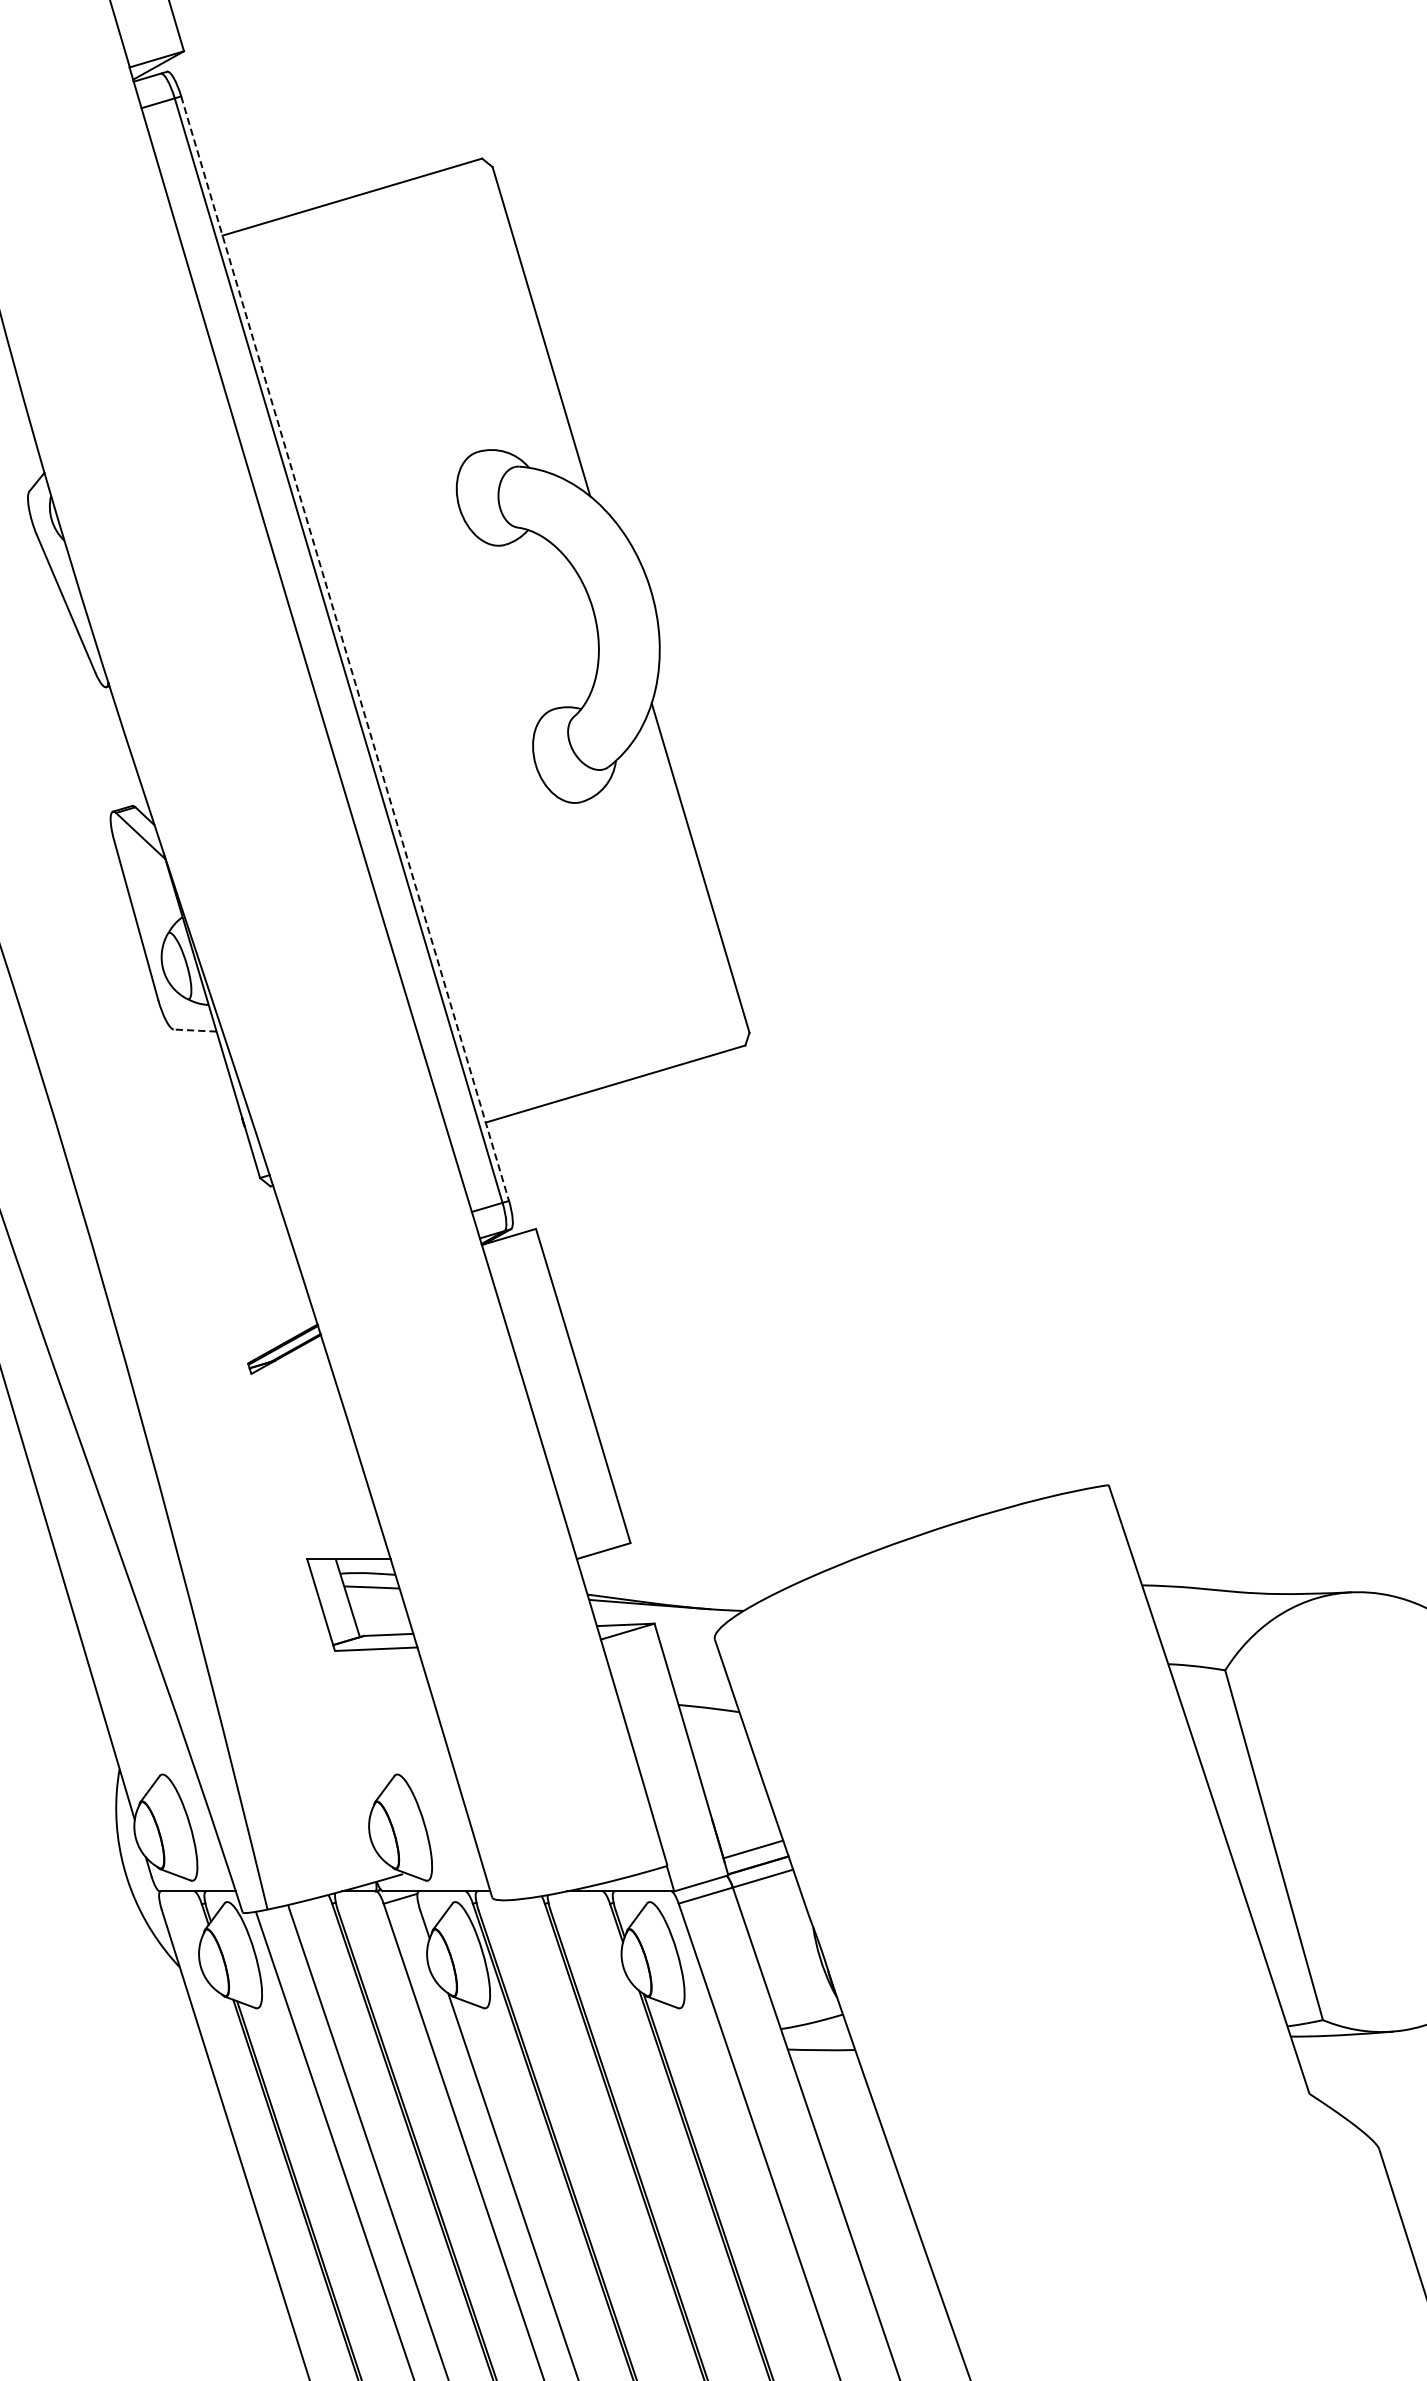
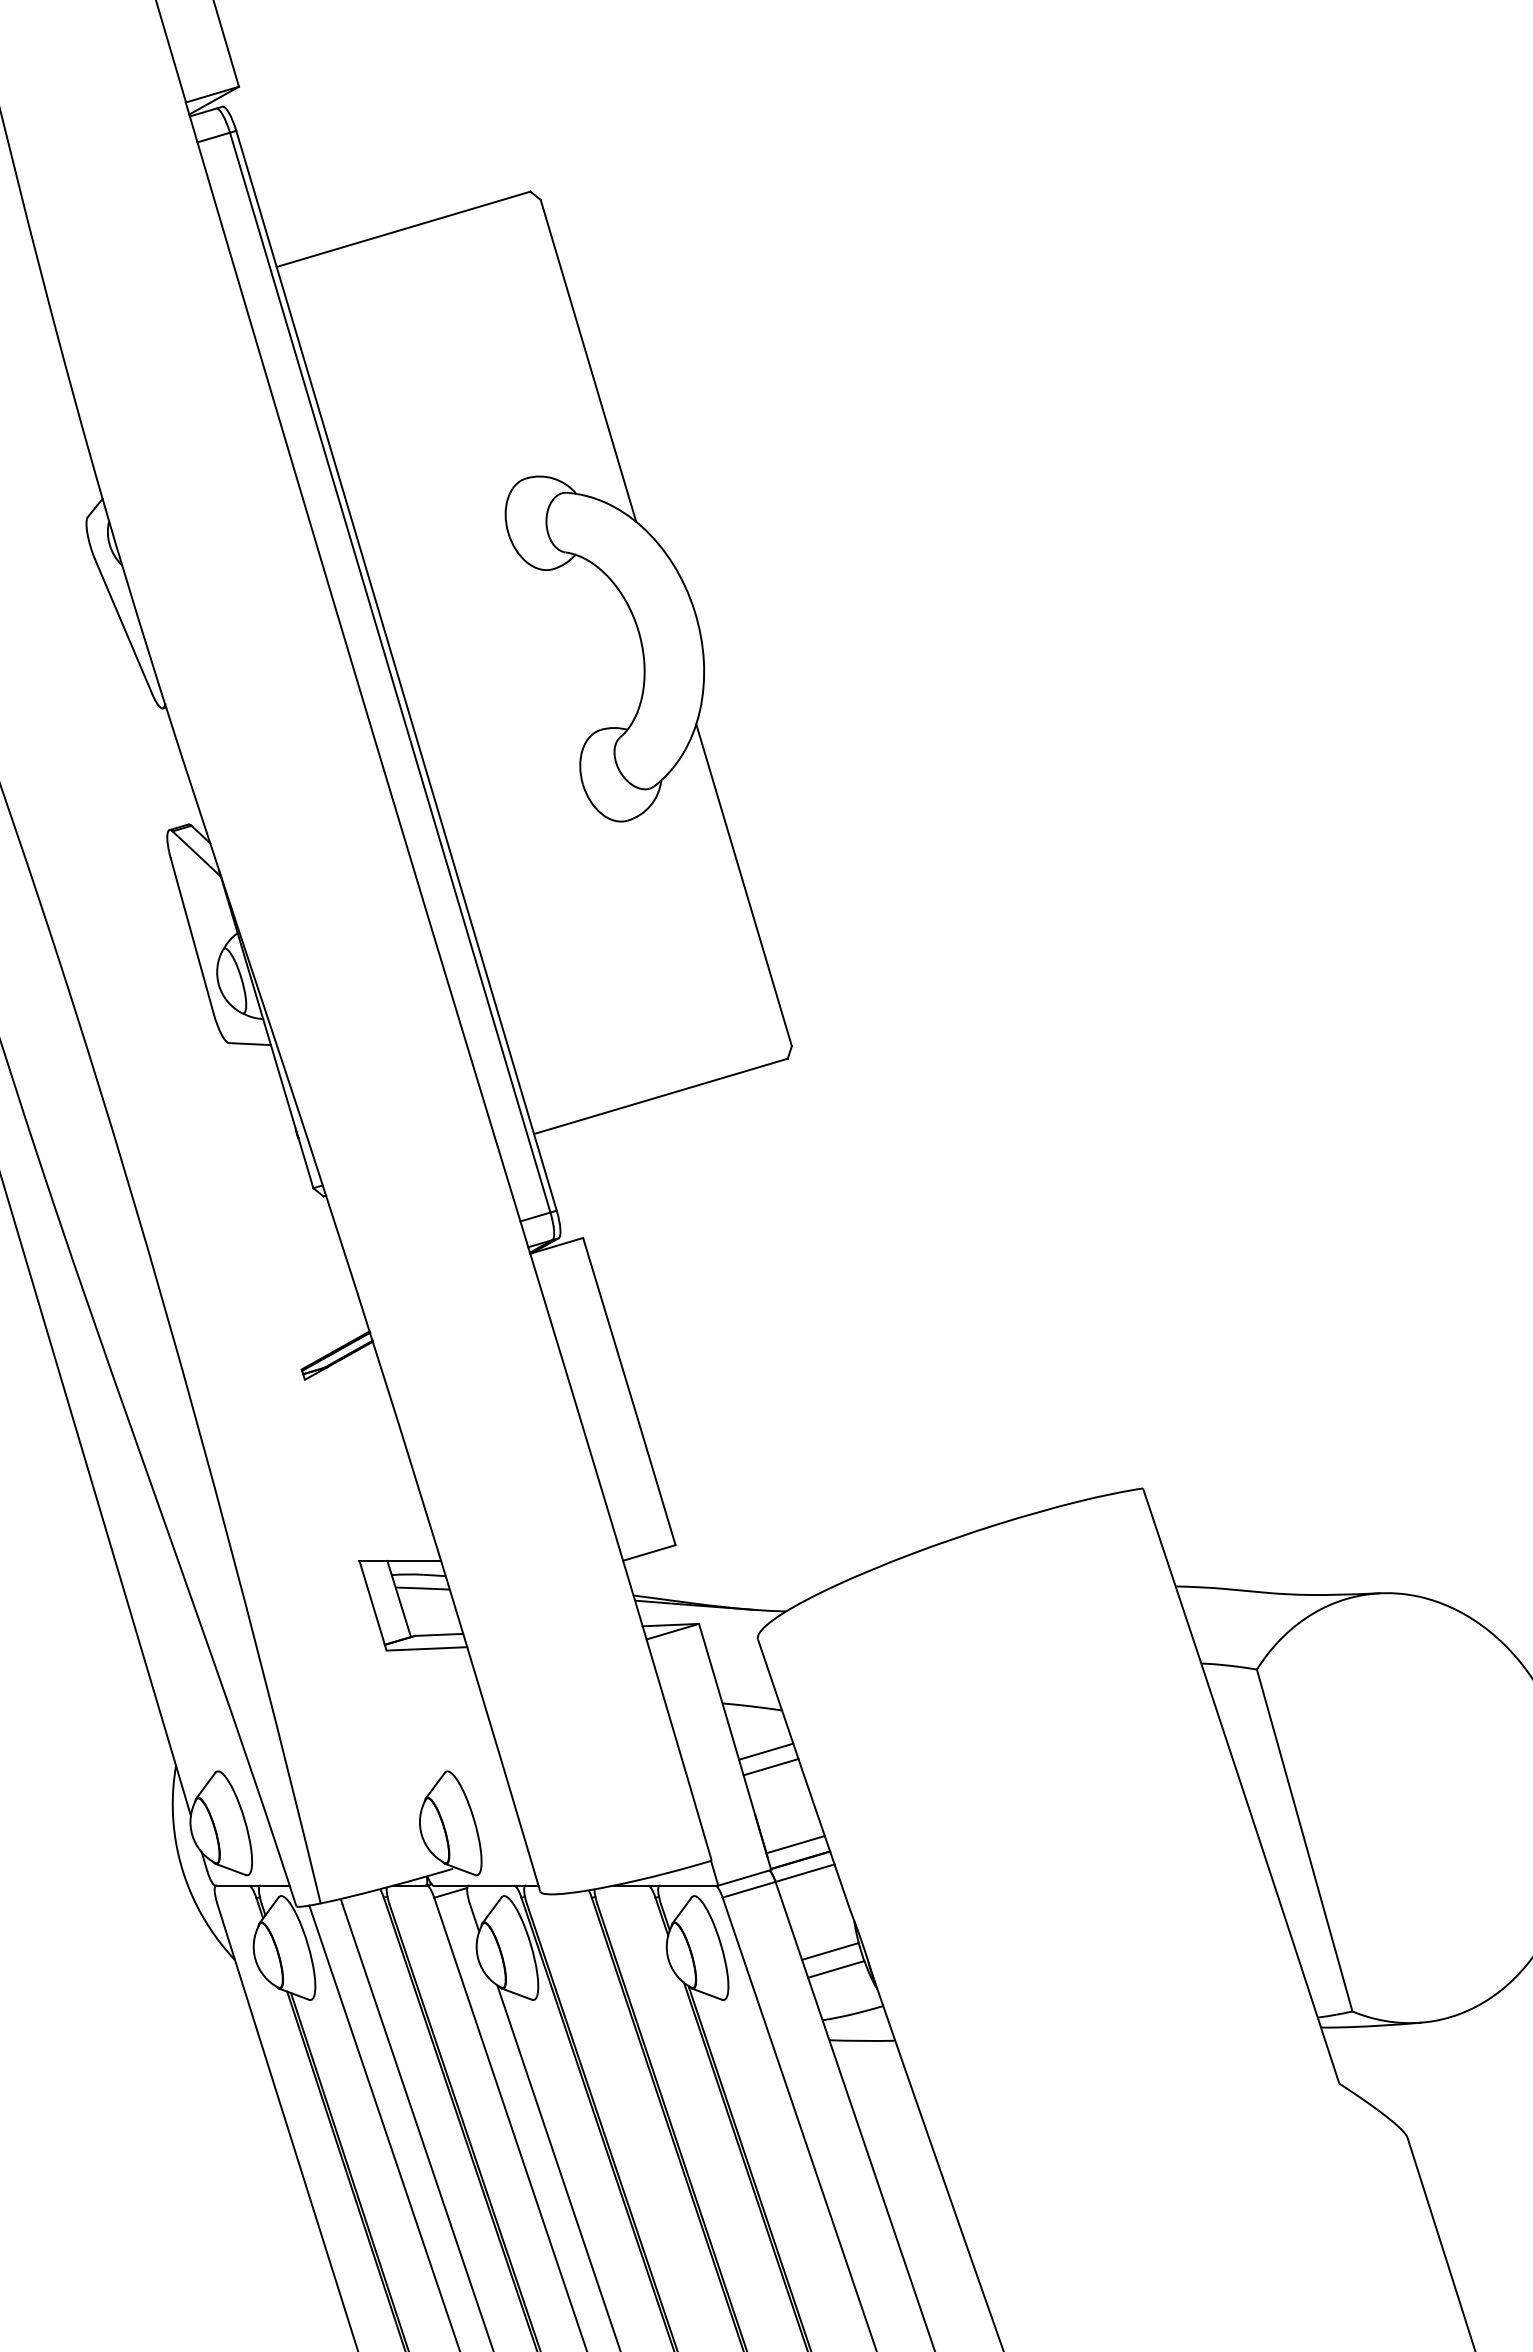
line: (345, 649) -> (396, 671), dashed -> solid
line: (194, 1030) -> (249, 1044), dashed -> solid
line: (723, 1754) -> (766, 1751), added
line: (727, 1770) -> (770, 1767), added
line: (789, 1958) -> (830, 1951), added
line: (795, 1977) -> (836, 1969), added

